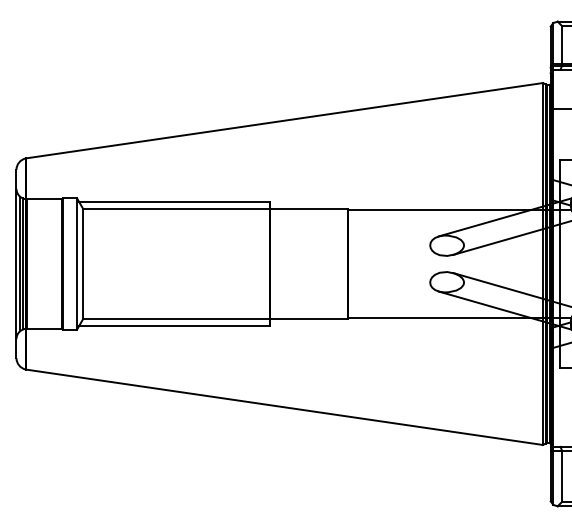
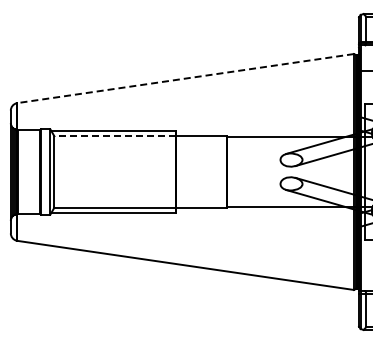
line: (284, 120) -> (185, 78), solid -> dashed
line: (177, 209) -> (115, 136), solid -> dashed

